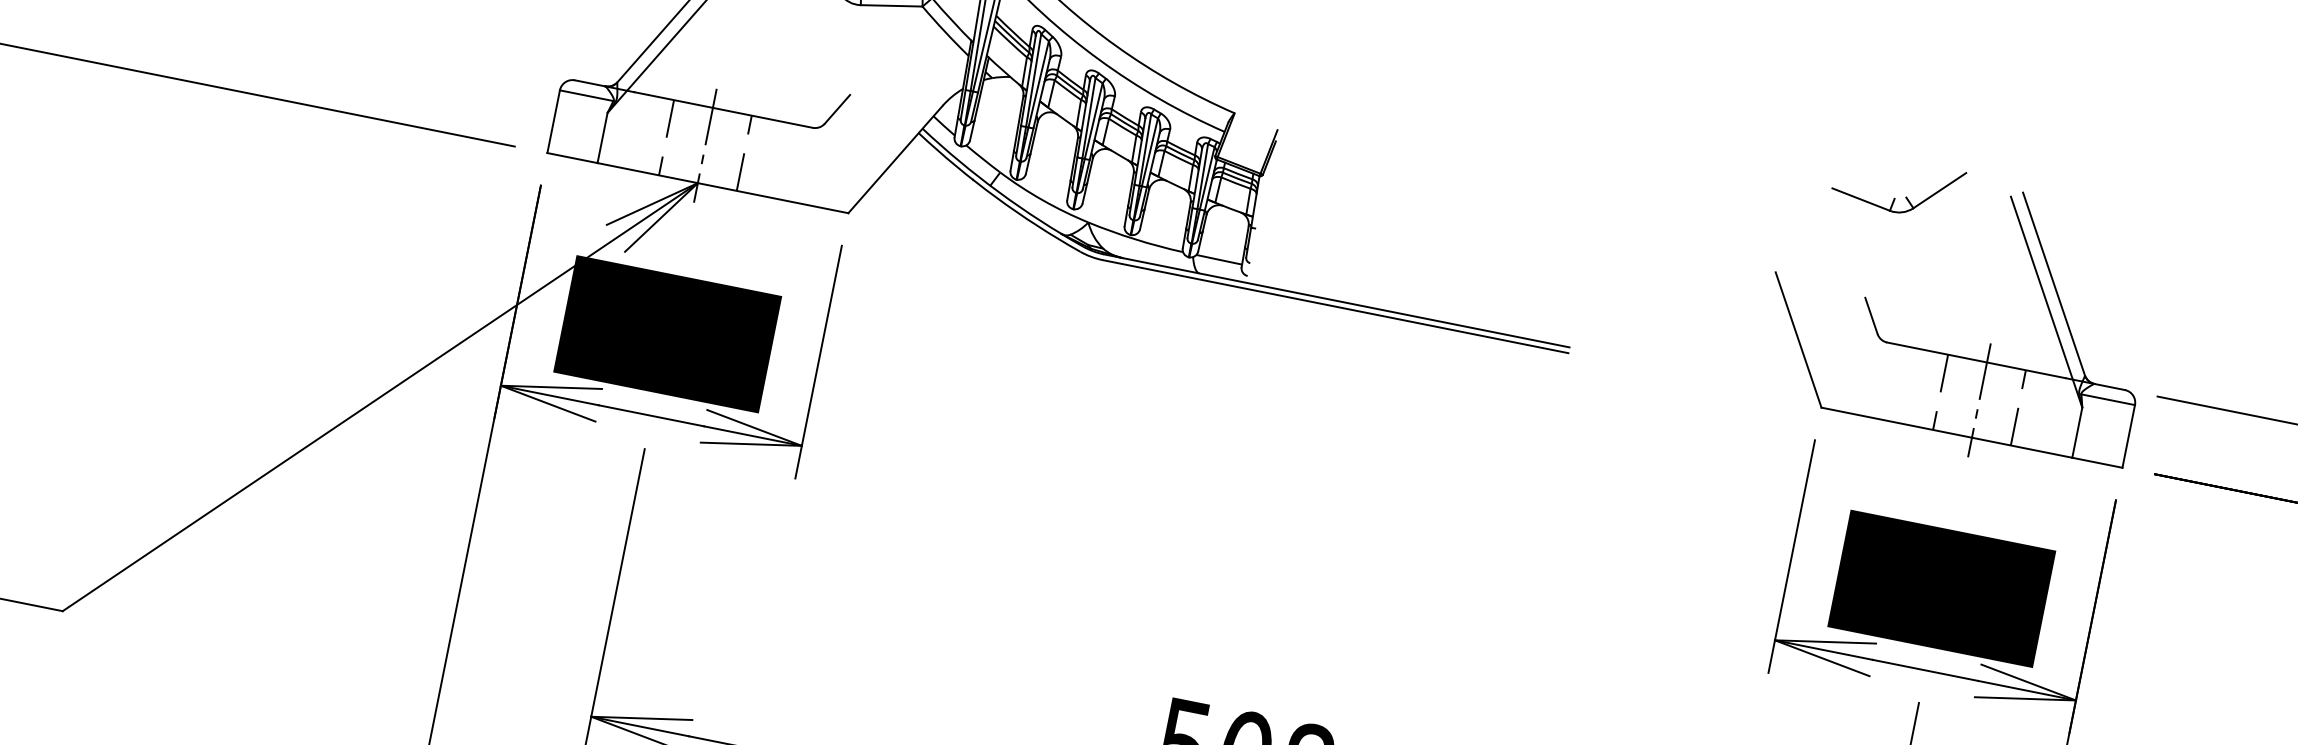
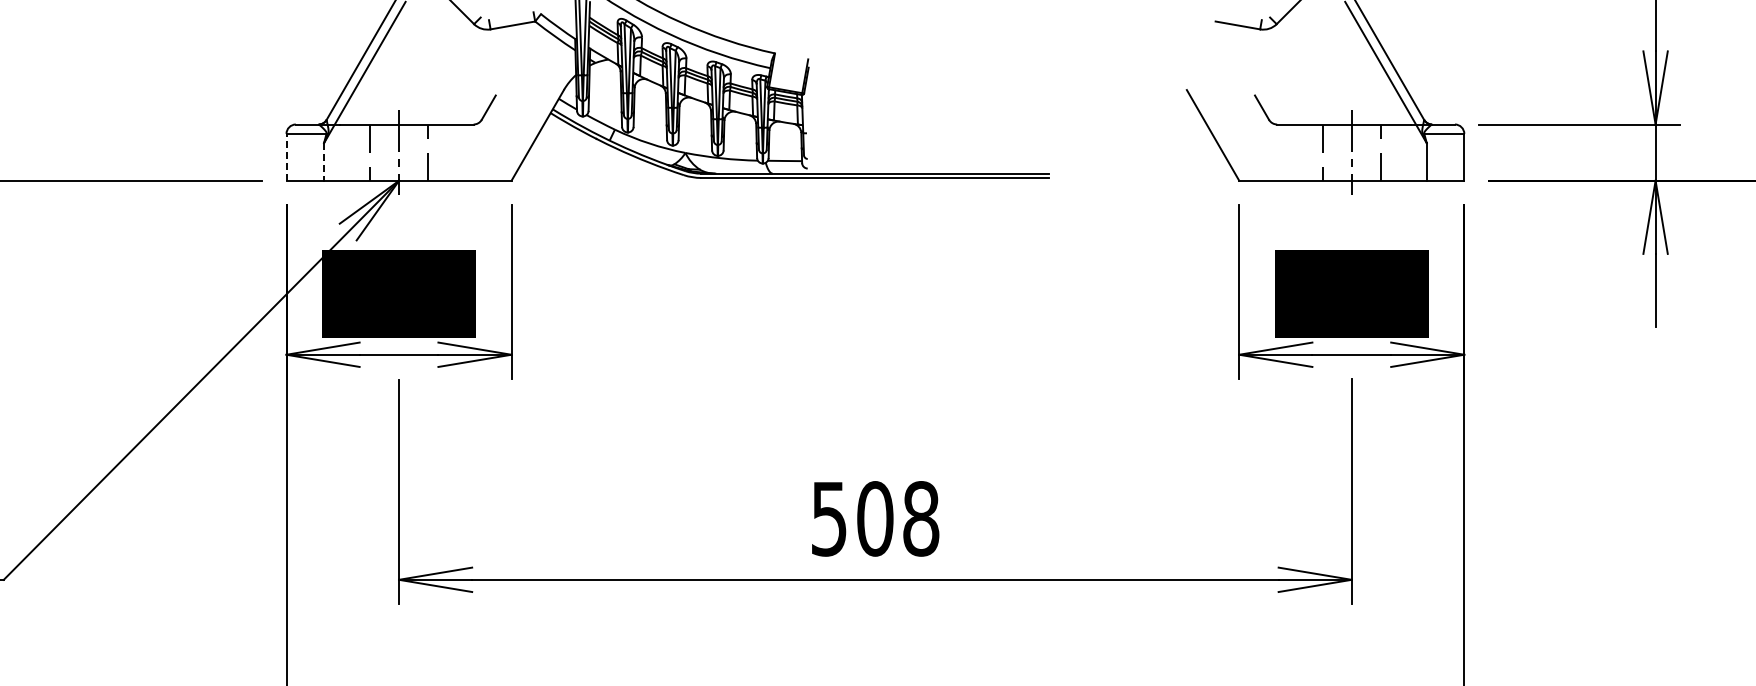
line: (553, 120) -> (286, 156), solid -> dashed
line: (603, 138) -> (324, 162), solid -> dashed

